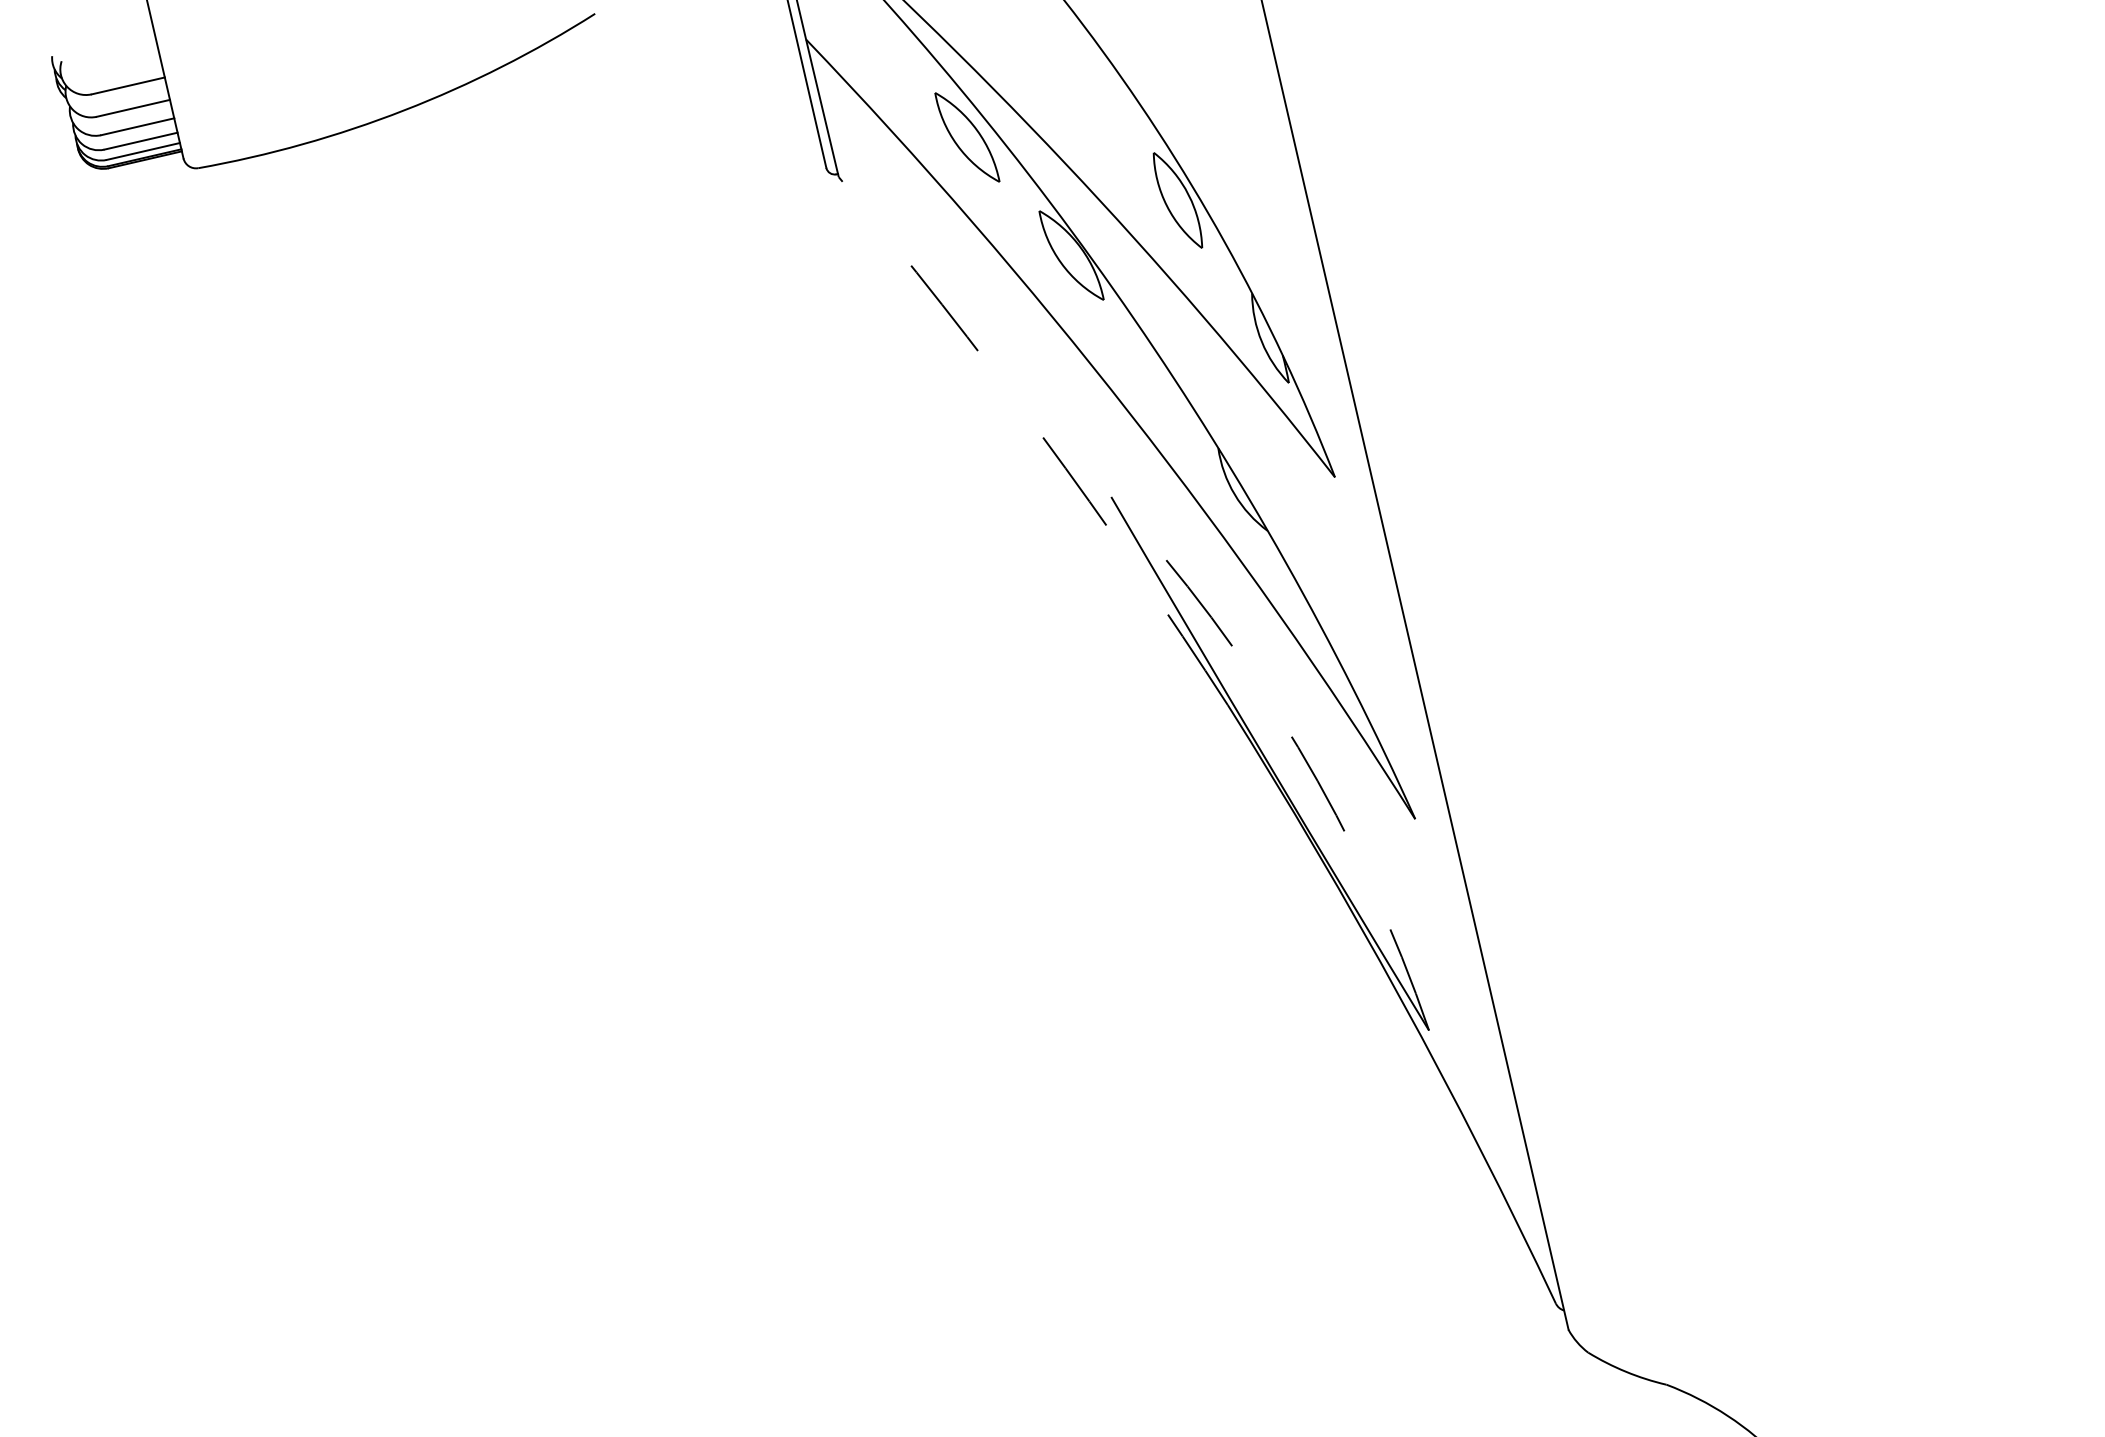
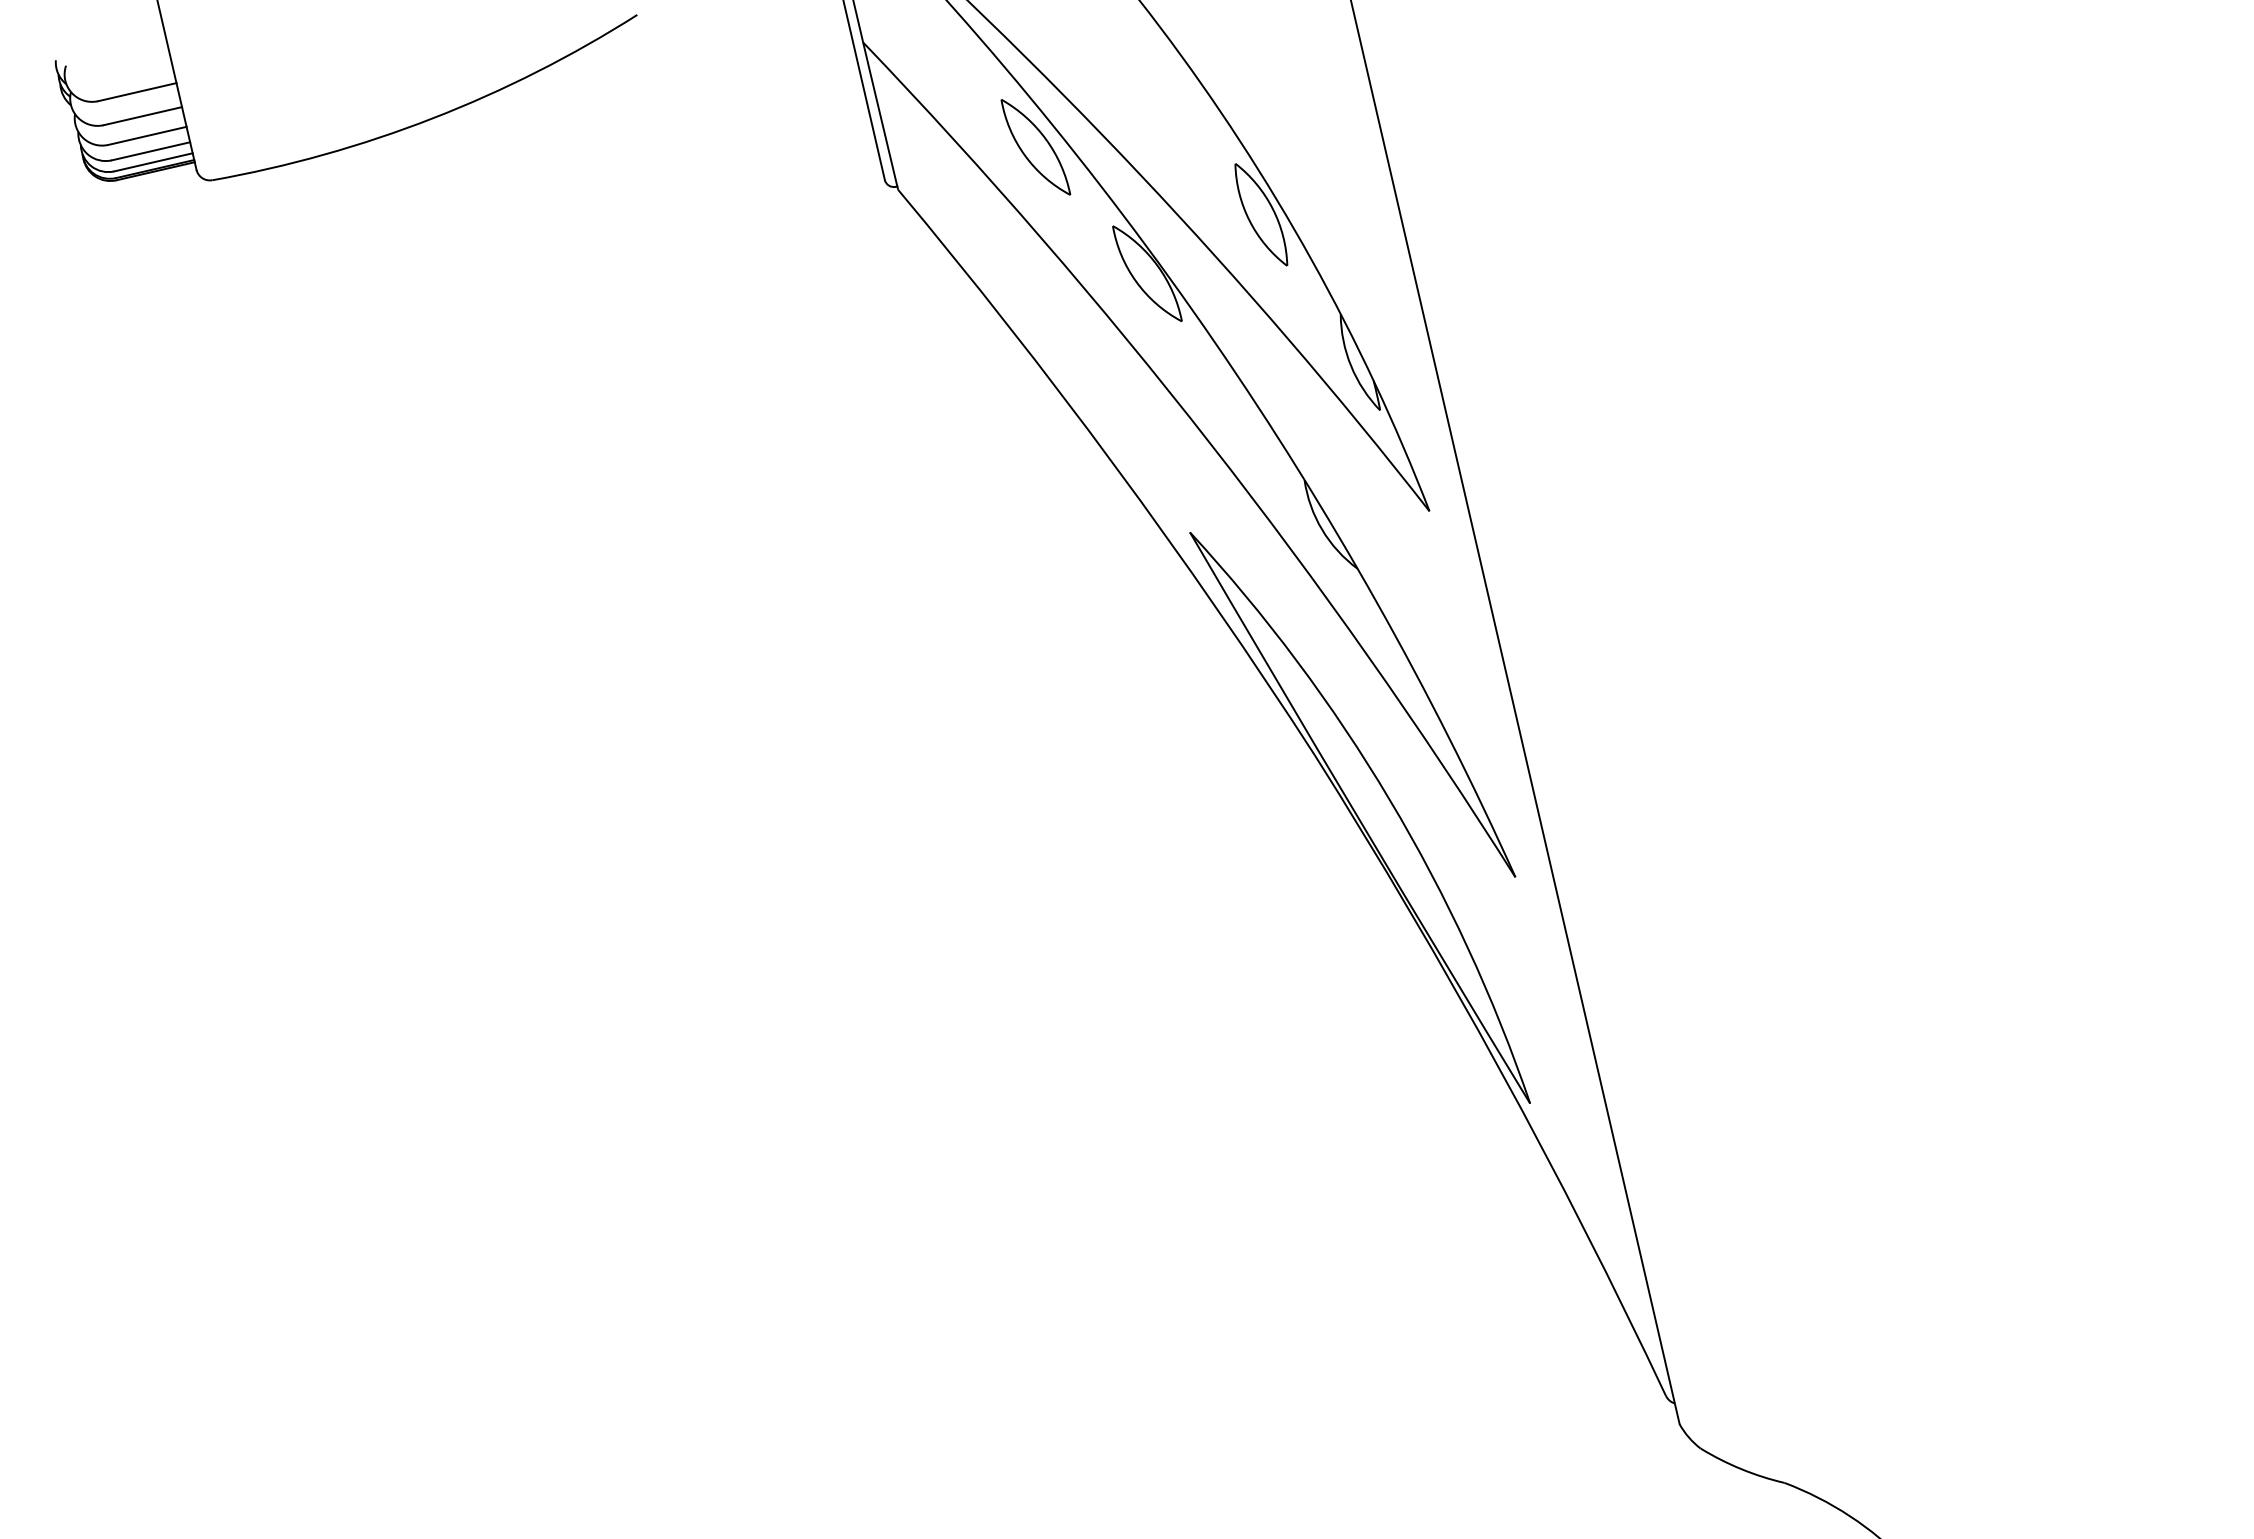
arc: (1041, 435) -> (1115, 466), dashed -> solid
arc: (1297, 747) -> (1389, 800), dashed -> solid

